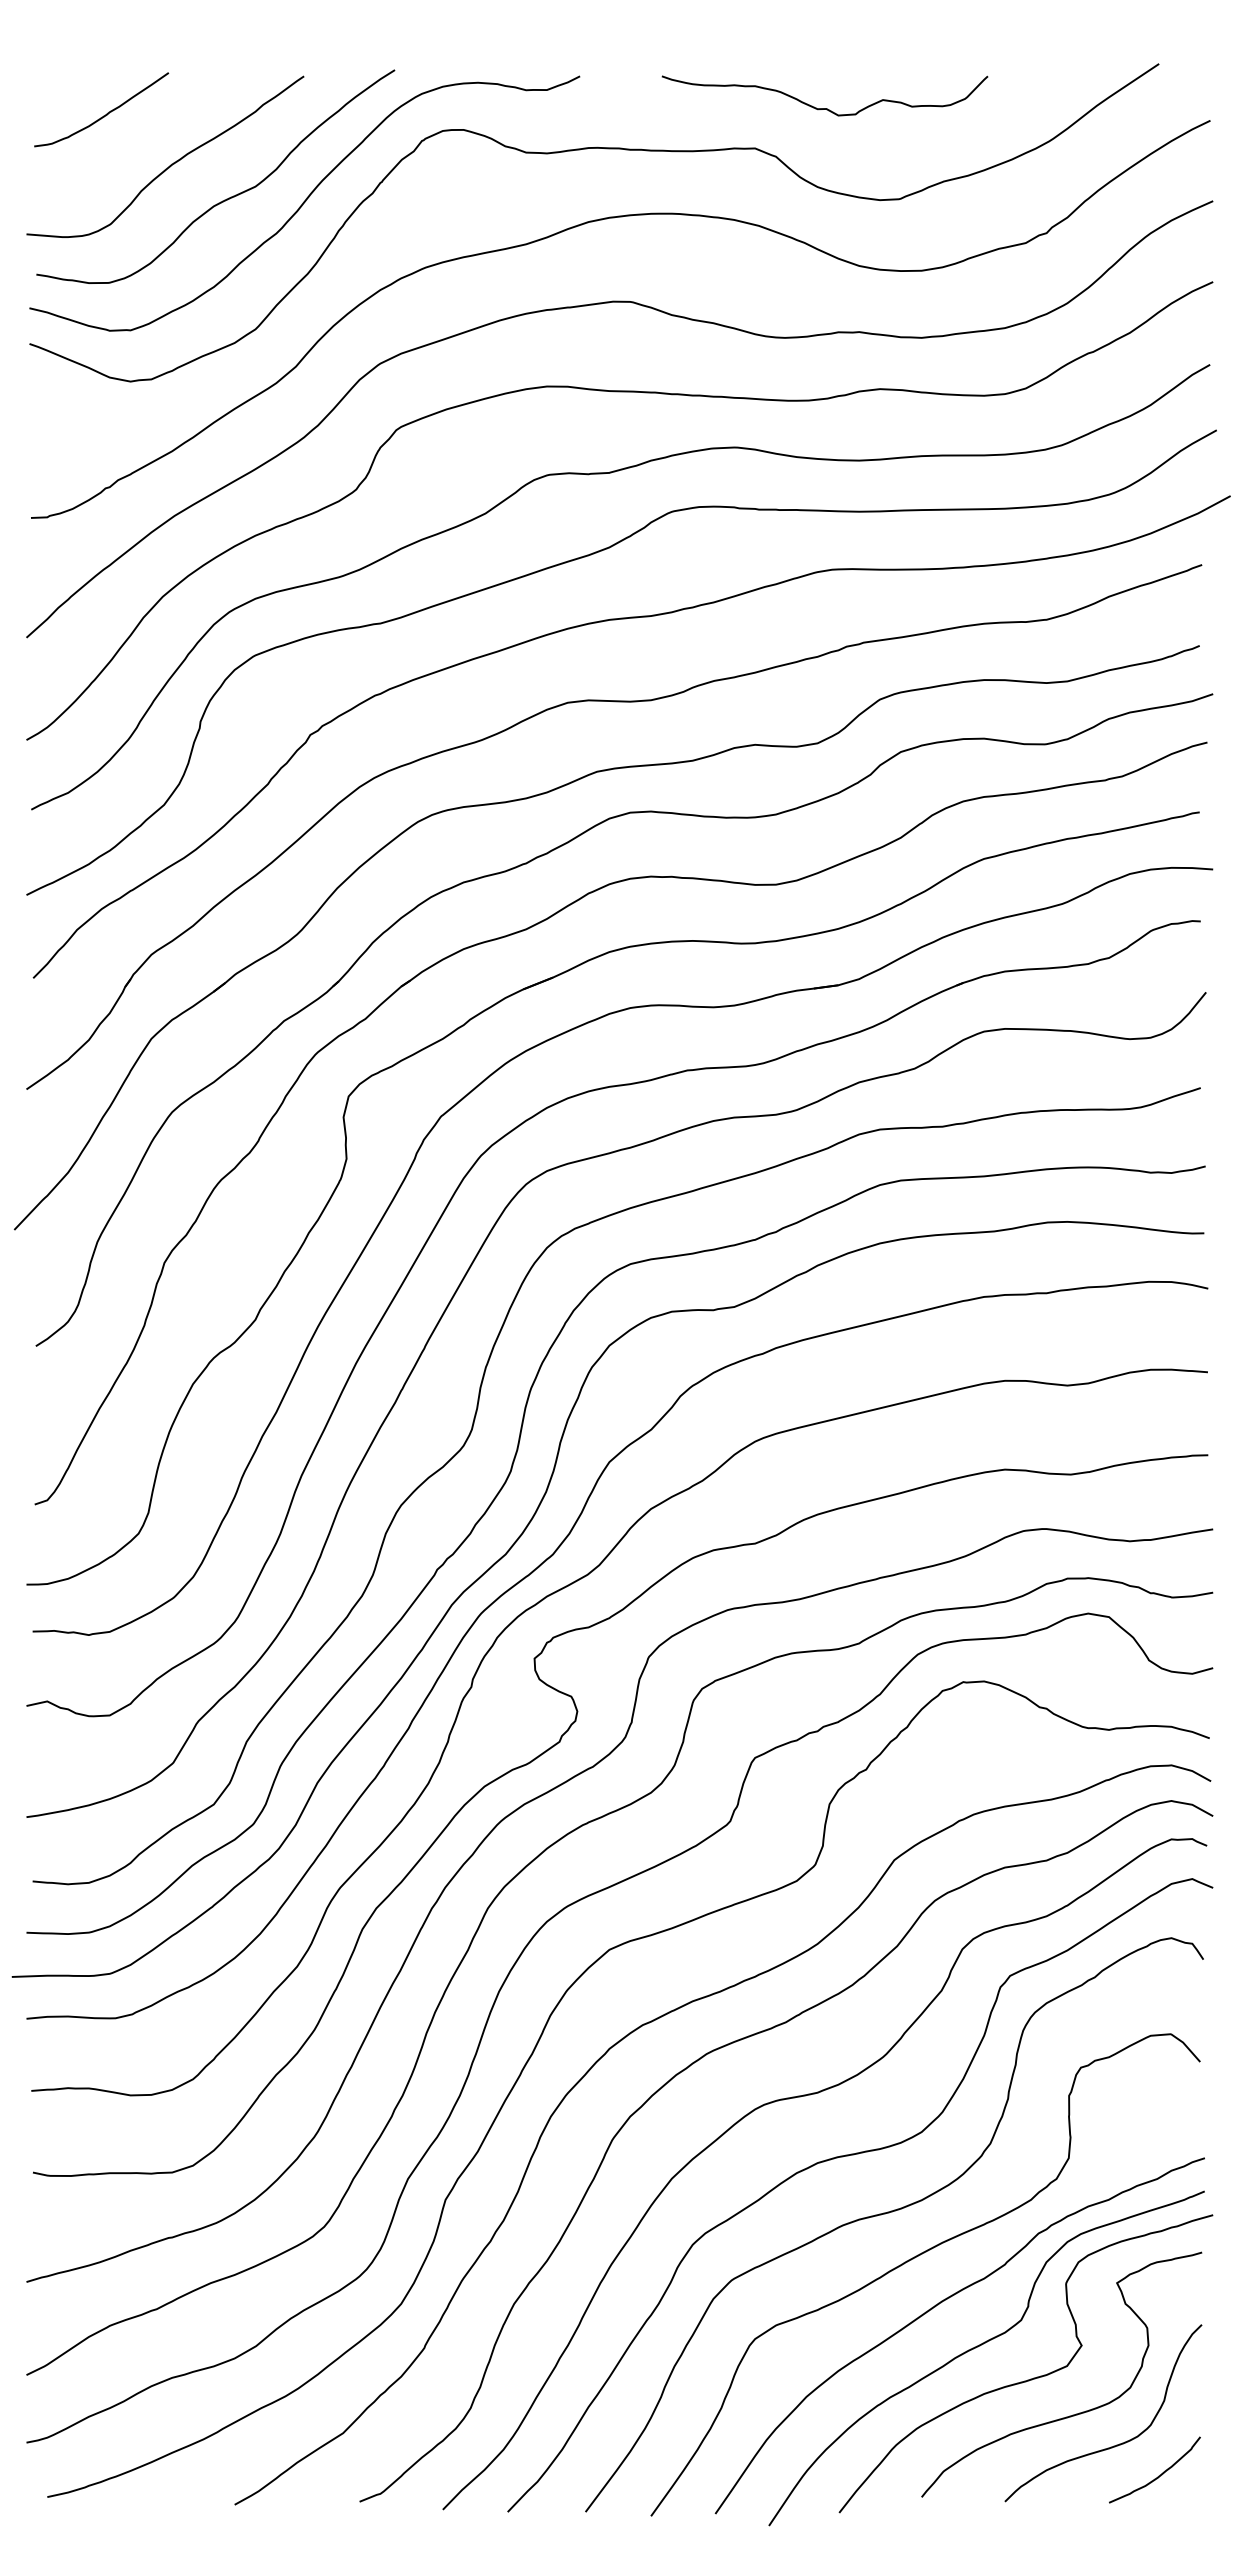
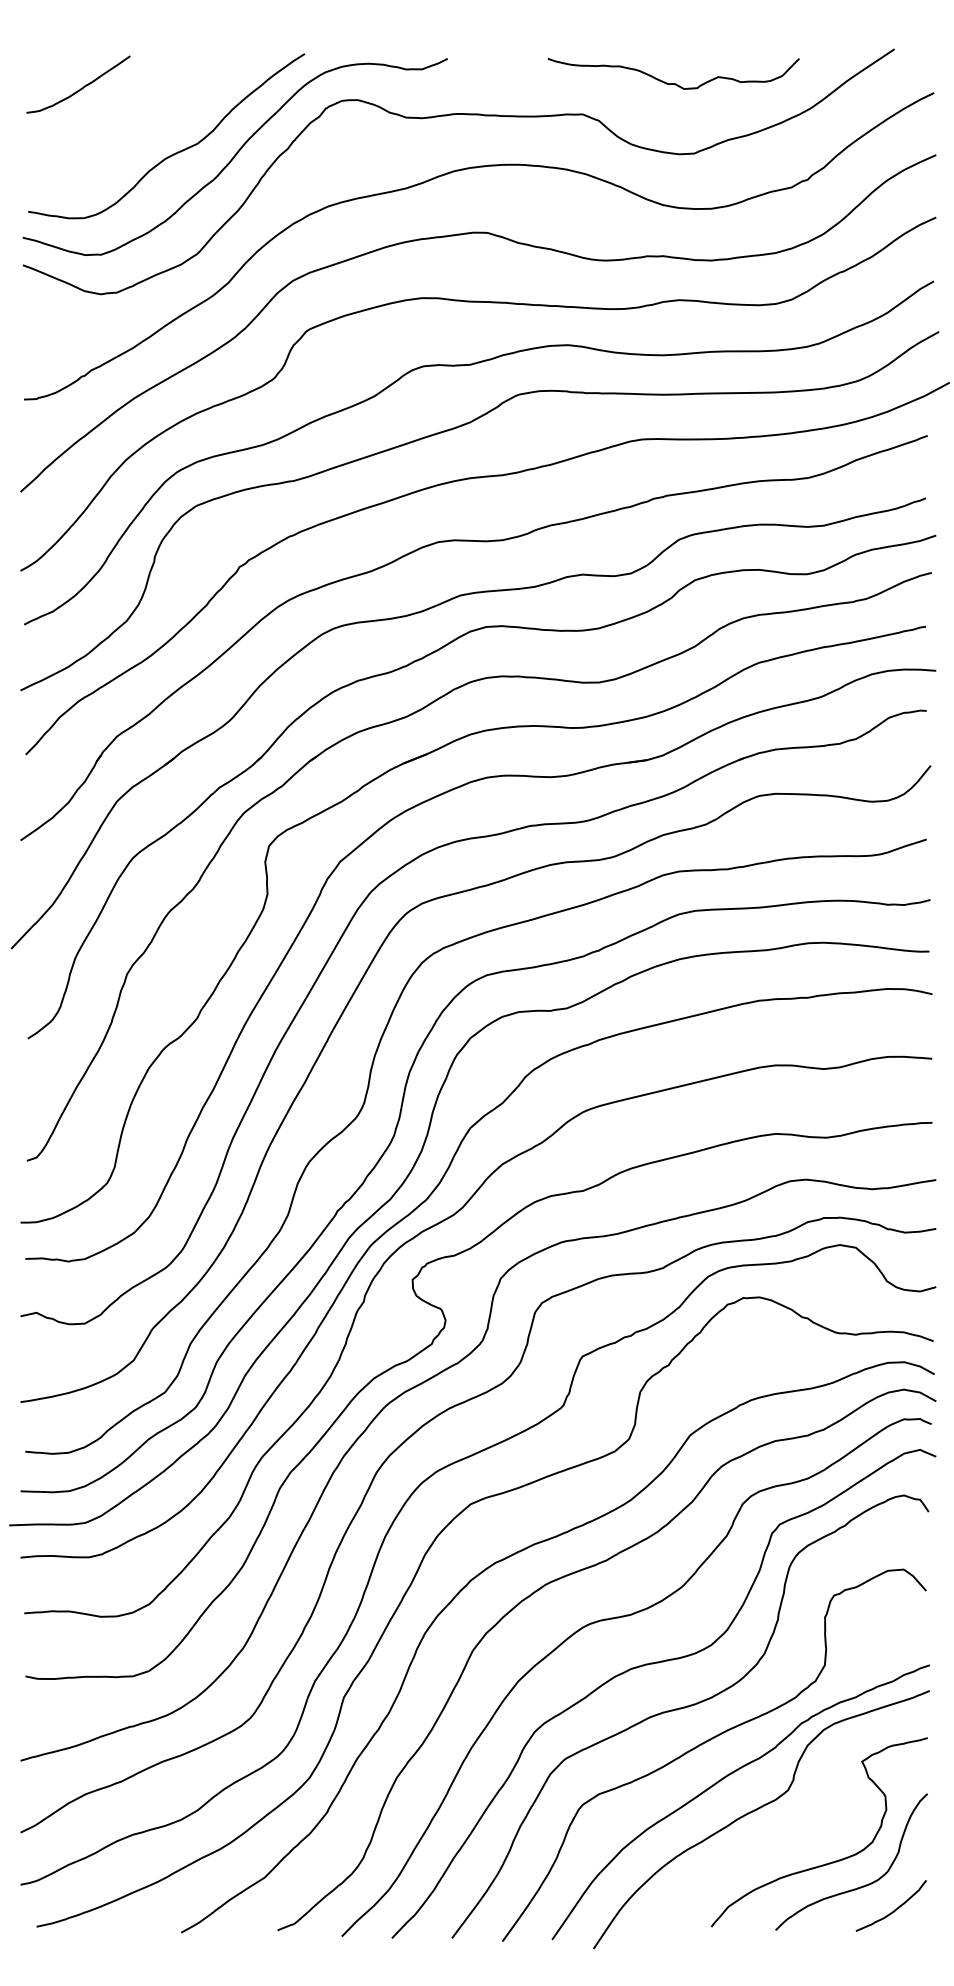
curve: (824, 108) -> (673, 83), moved
curve: (170, 164) -> (131, 126), removed
curve: (1032, 2377) -> (796, 1834), removed

